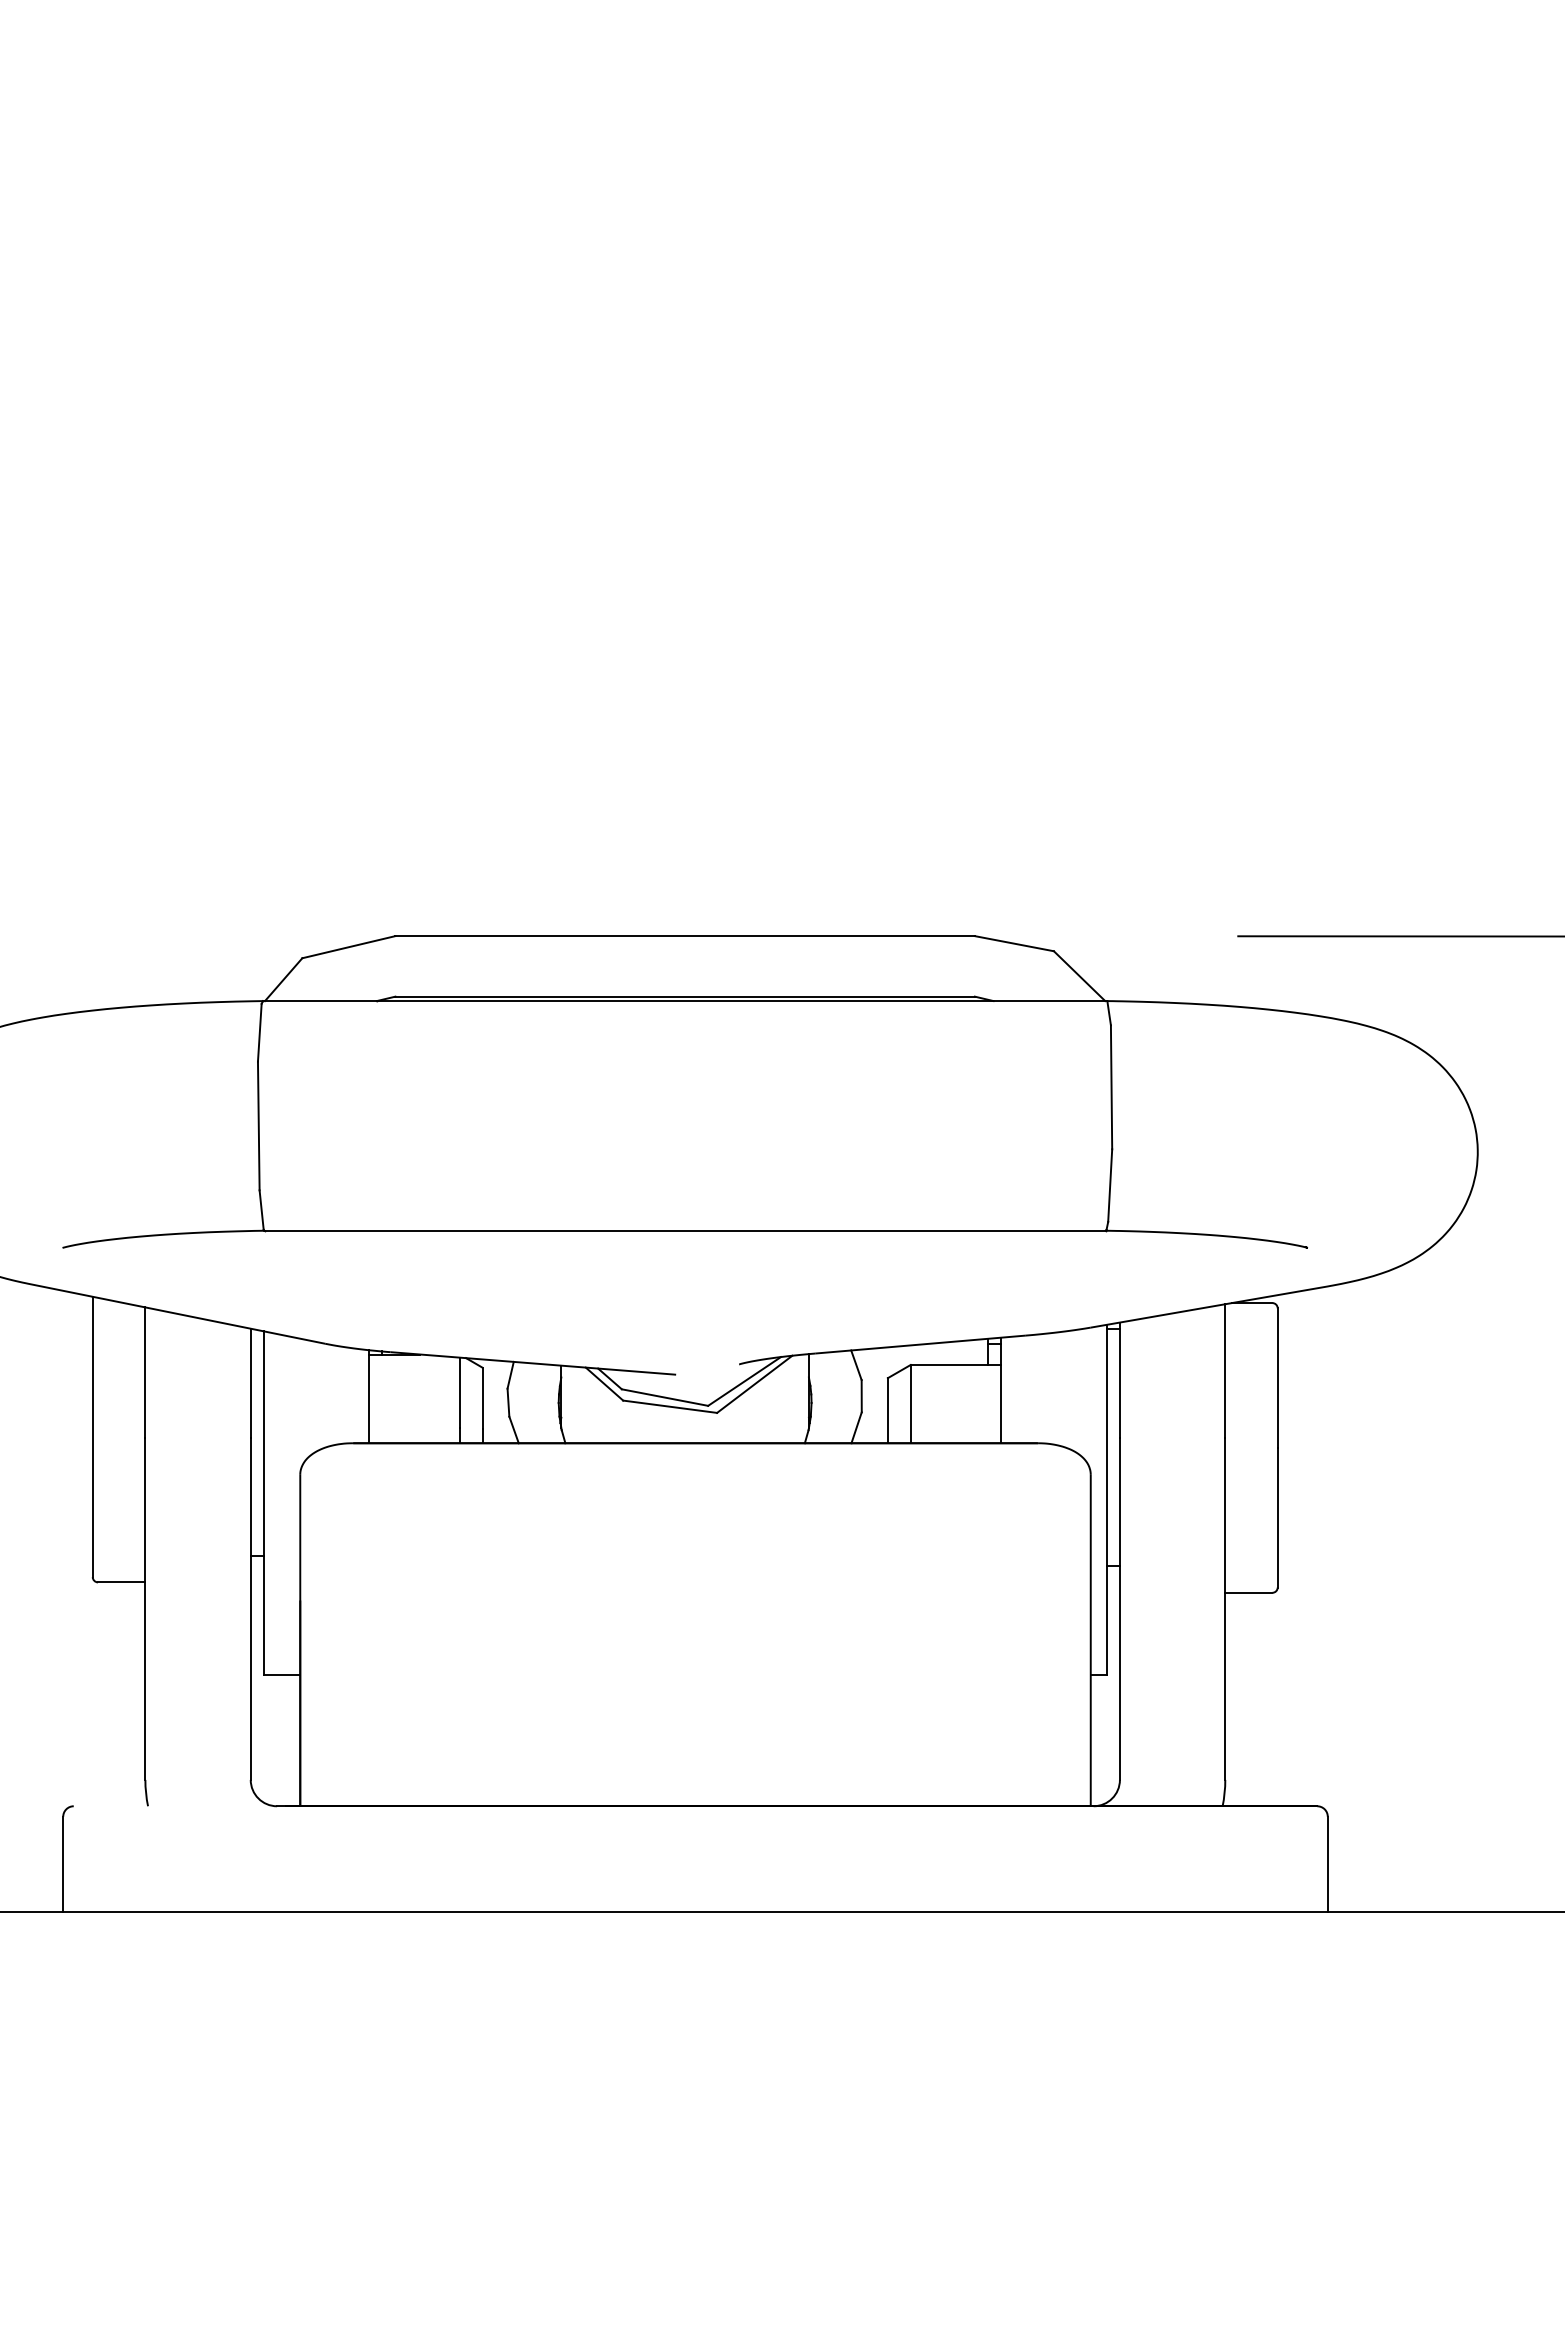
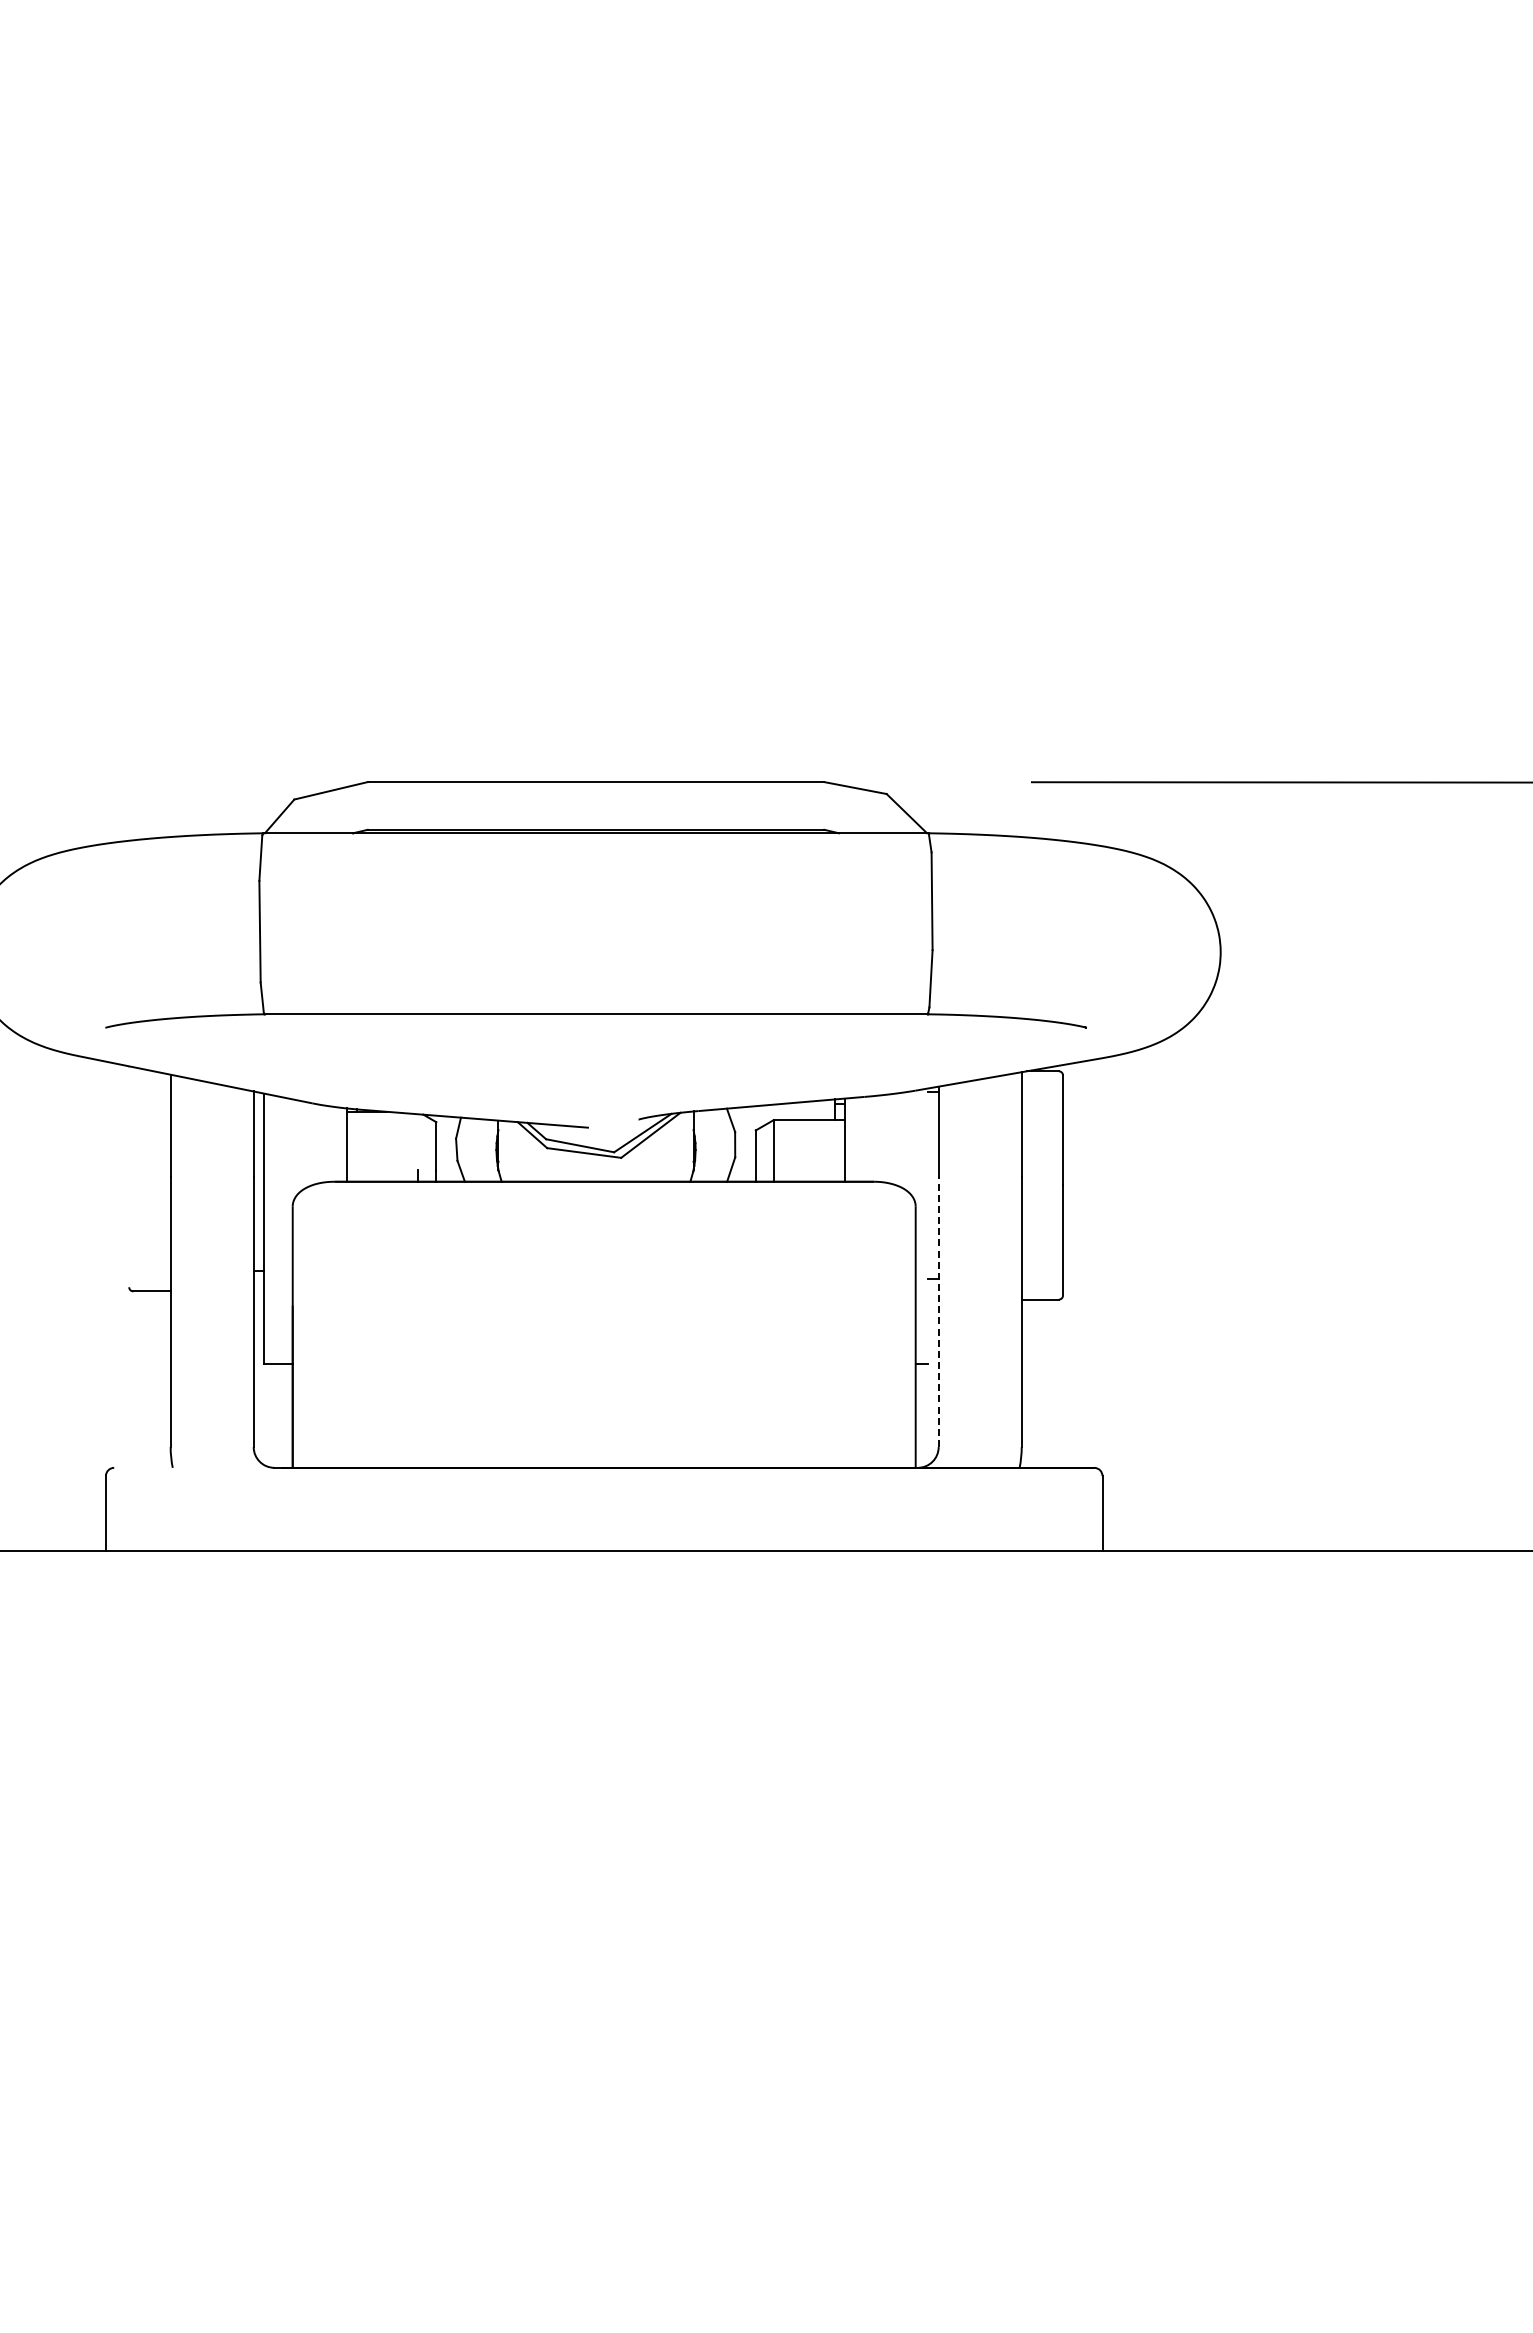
line: (459, 1392) -> (418, 1141), removed
line: (93, 1437) -> (129, 1177), removed
line: (1107, 1500) -> (928, 1226), removed
line: (1119, 1609) -> (938, 1312), solid -> dashed

